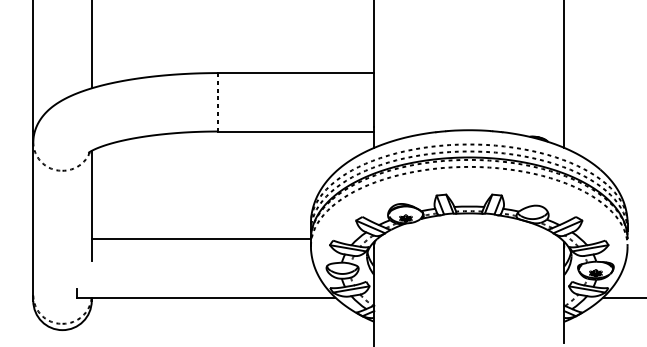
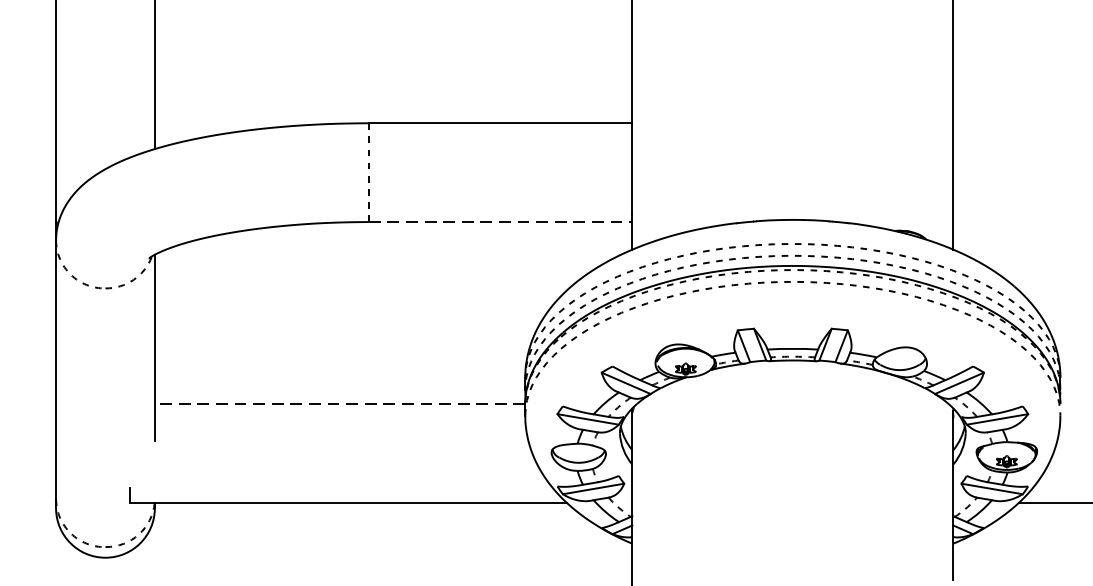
line: (296, 131) -> (500, 222), solid -> dashed
line: (201, 239) -> (340, 404), solid -> dashed

